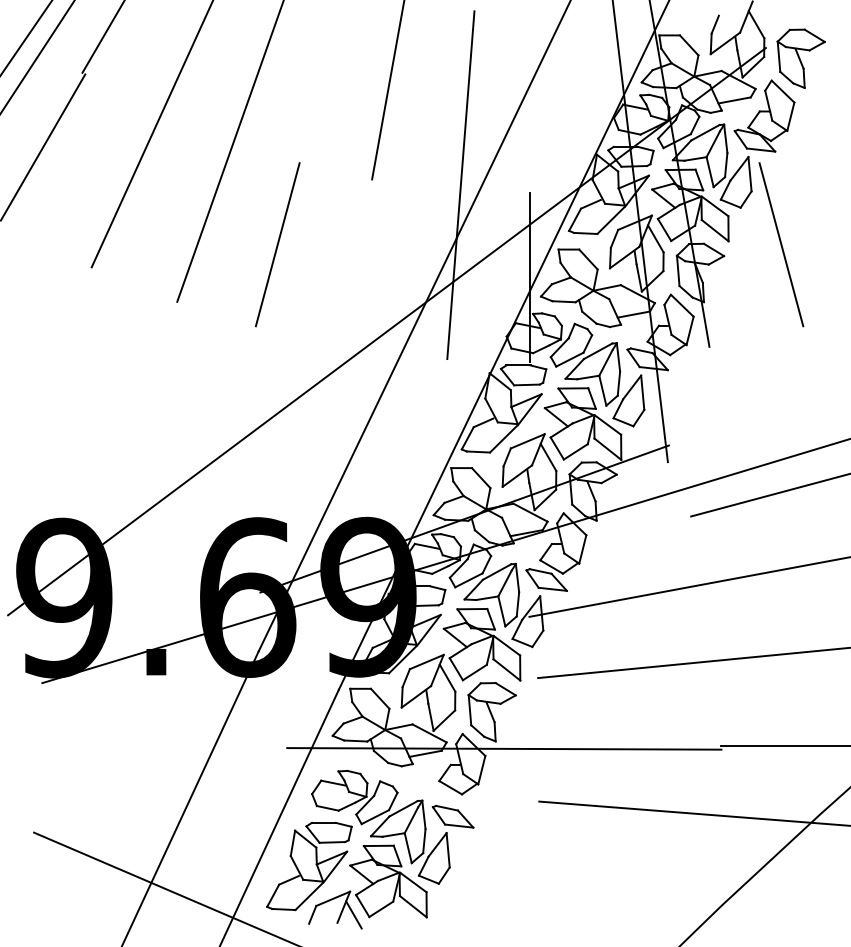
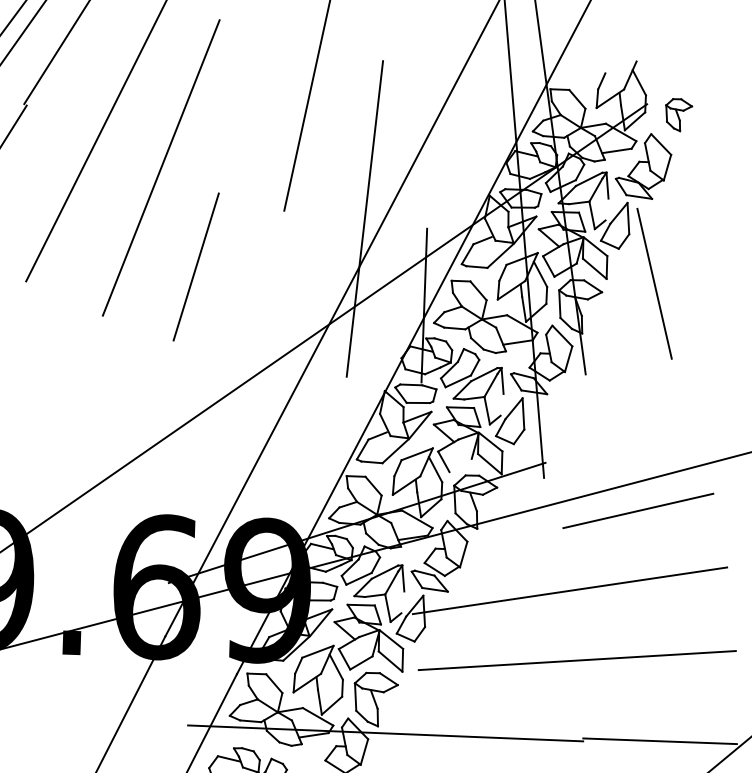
part: (800, 58) -> (678, 114), size x0.6
line: (726, 165) -> (607, 209), removed
line: (618, 383) -> (501, 404), removed
line: (575, 451) -> (460, 465), removed
line: (517, 604) -> (402, 602), removed

